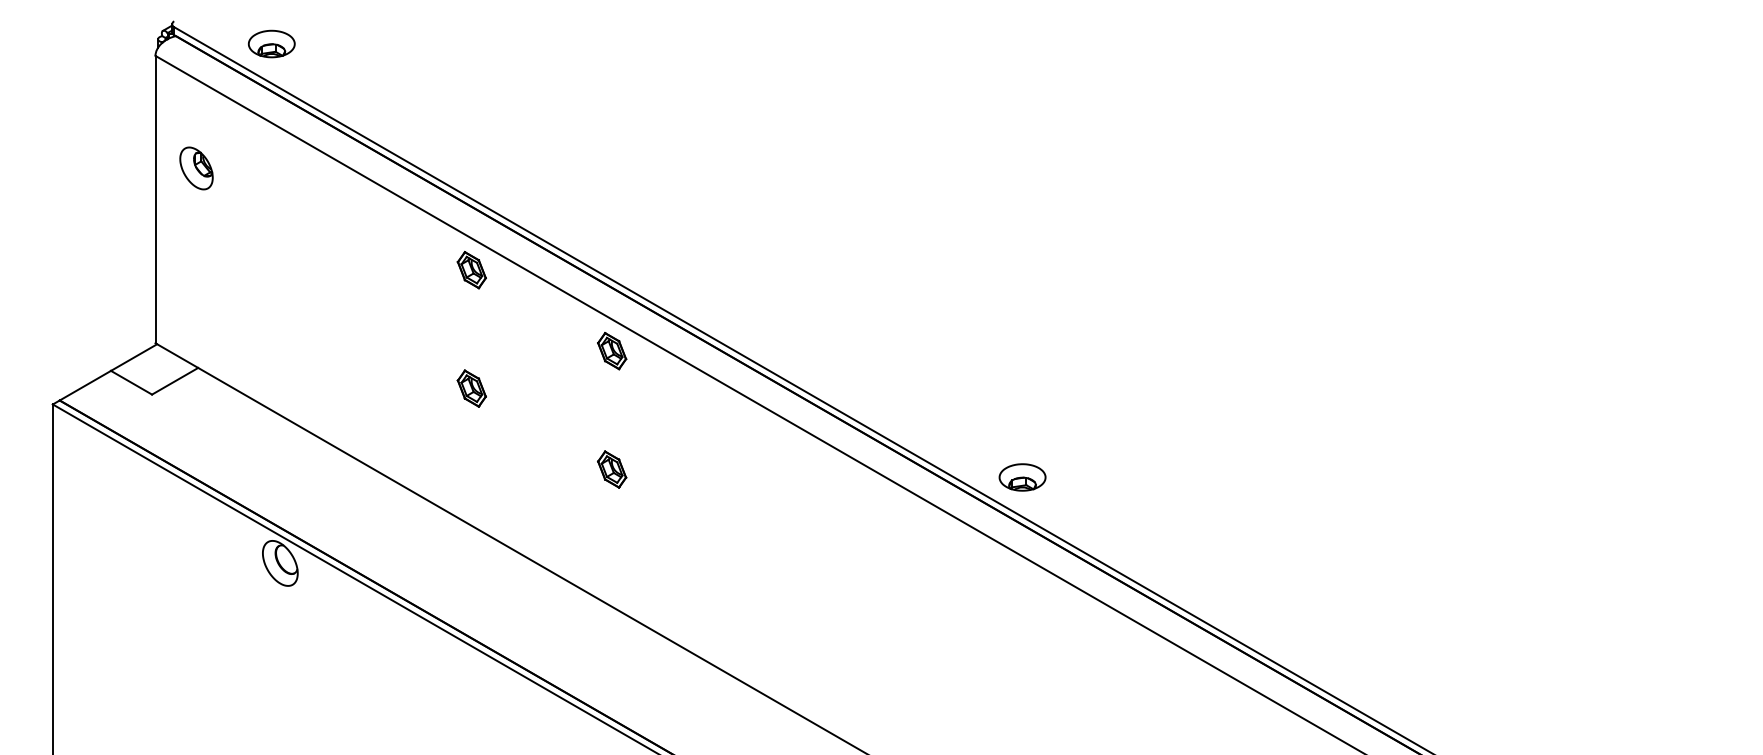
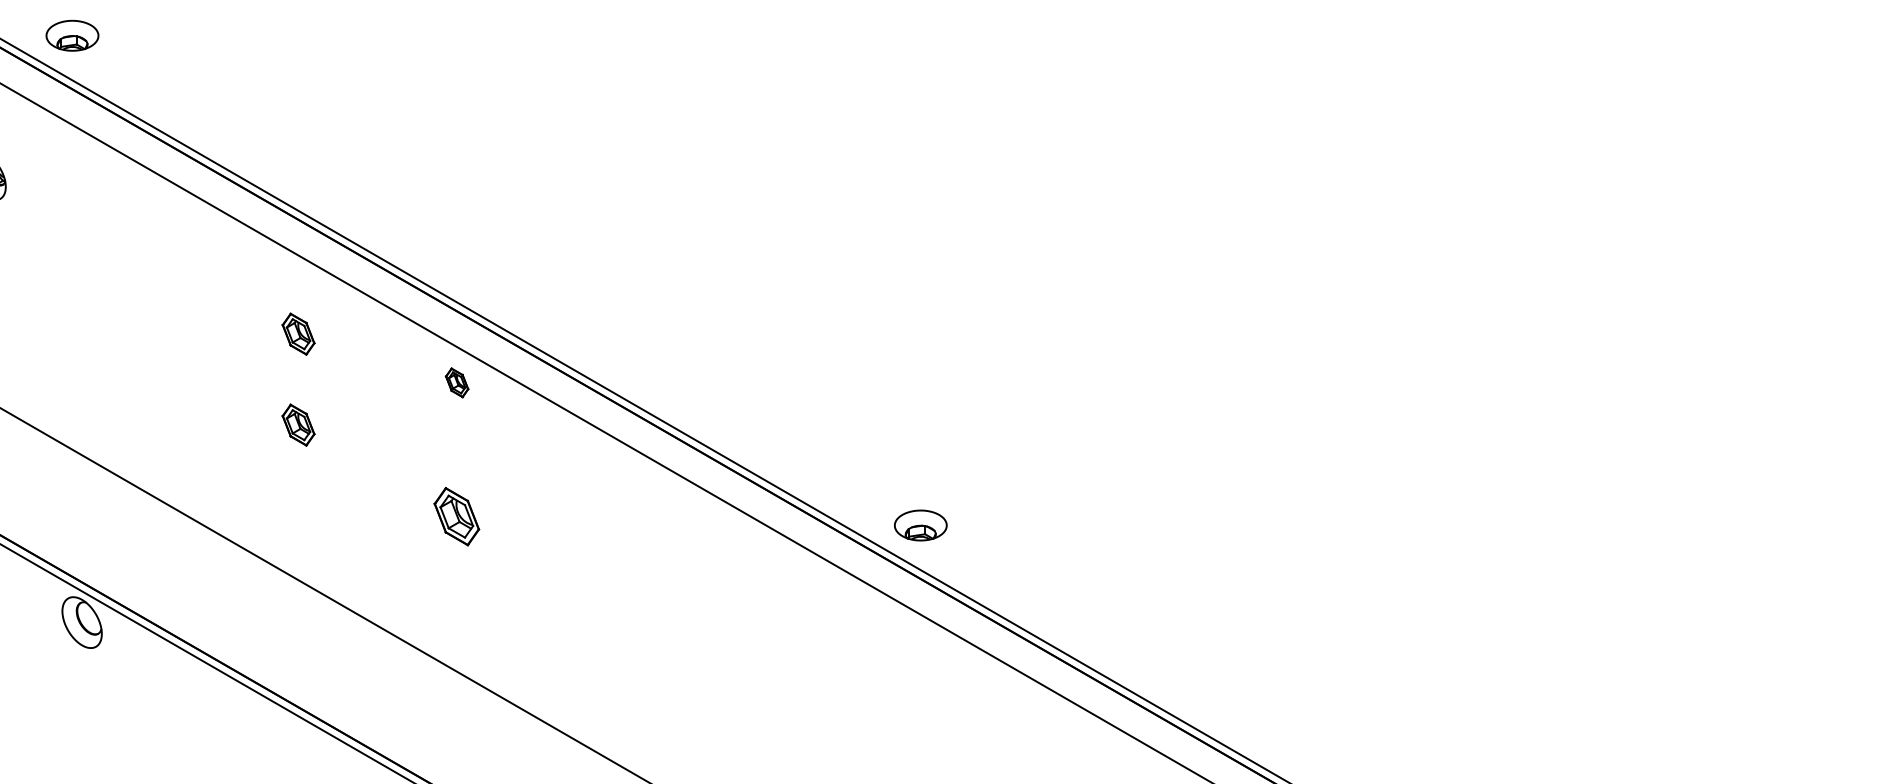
part: (471, 270) -> (298, 334), moved
part: (612, 351) -> (457, 383), size x0.7
part: (612, 469) -> (457, 516), size x1.4

